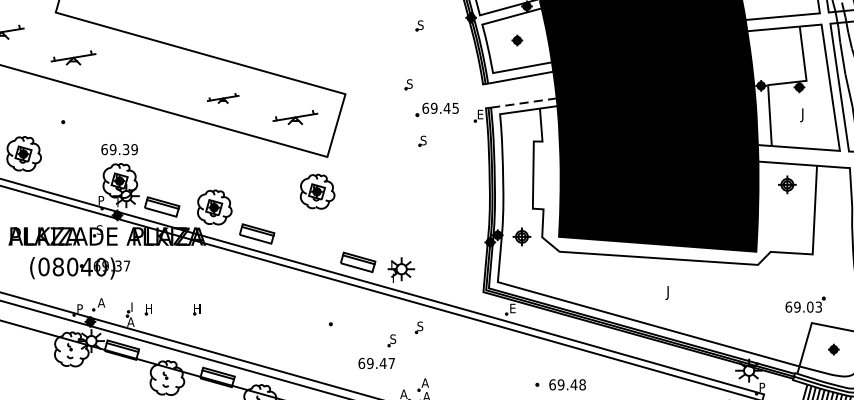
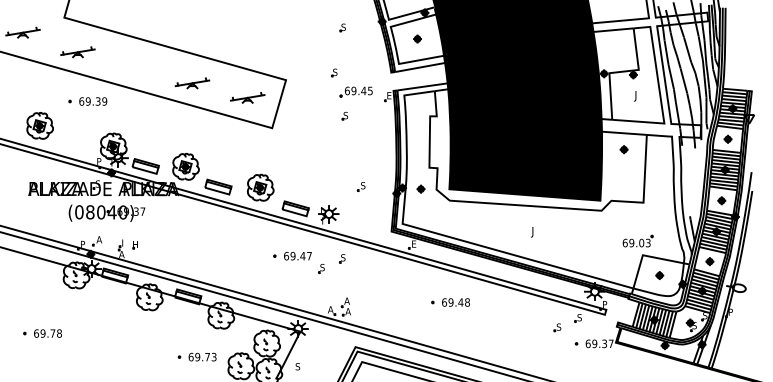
part: (223, 98) -> (192, 83), size x1.43
line: (525, 102) -> (423, 86), dashed -> solid
text: (119, 149) -> (93, 101), moved
part: (786, 184) -> (623, 149), size x0.62
part: (317, 191) -> (260, 187), moved
part: (442, 233) -> (360, 186), added
part: (521, 235) -> (420, 188), size x0.62
part: (79, 267) -> (106, 212), moved
part: (195, 310) -> (171, 245), removed
text: (376, 363) -> (297, 256), moved

